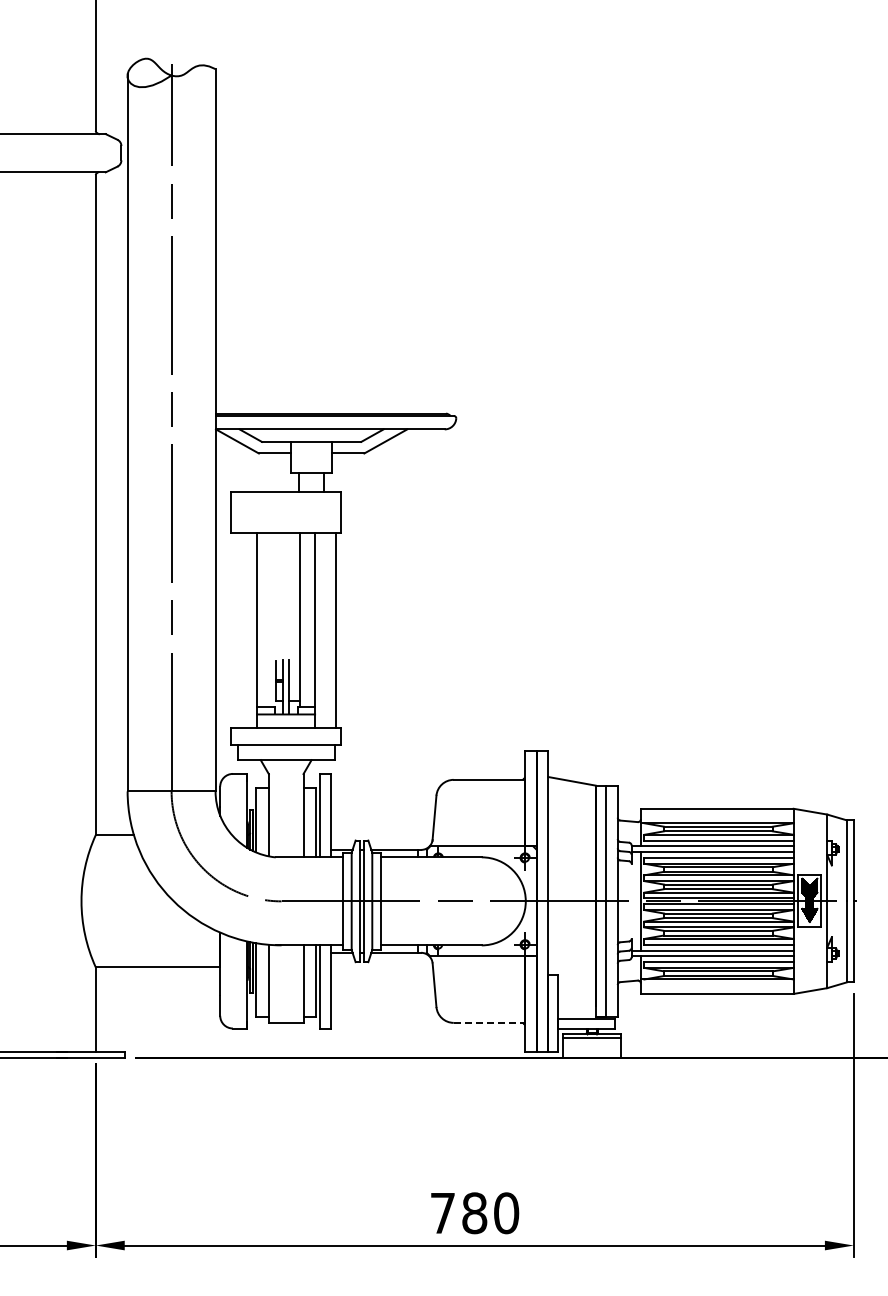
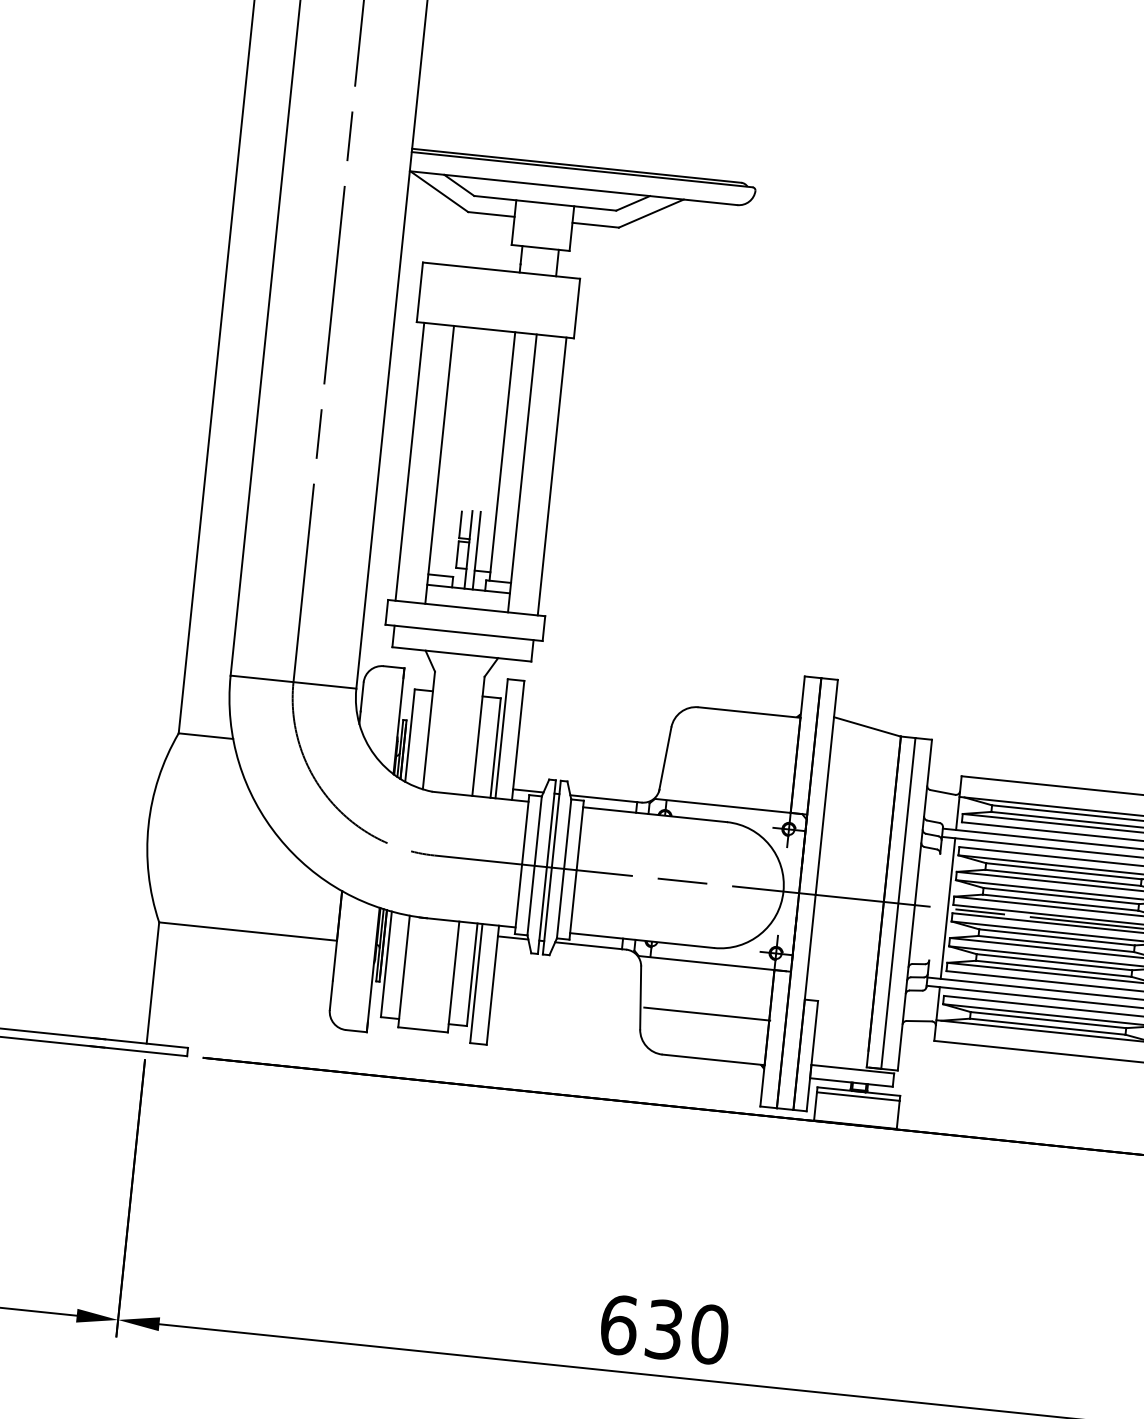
line: (236, 630) -> (410, 461), added
line: (481, 991) -> (706, 1013), added
line: (489, 1022) -> (713, 1059), dashed -> solid
text: (458, 1213) -> (641, 1327), 780 -> 630

